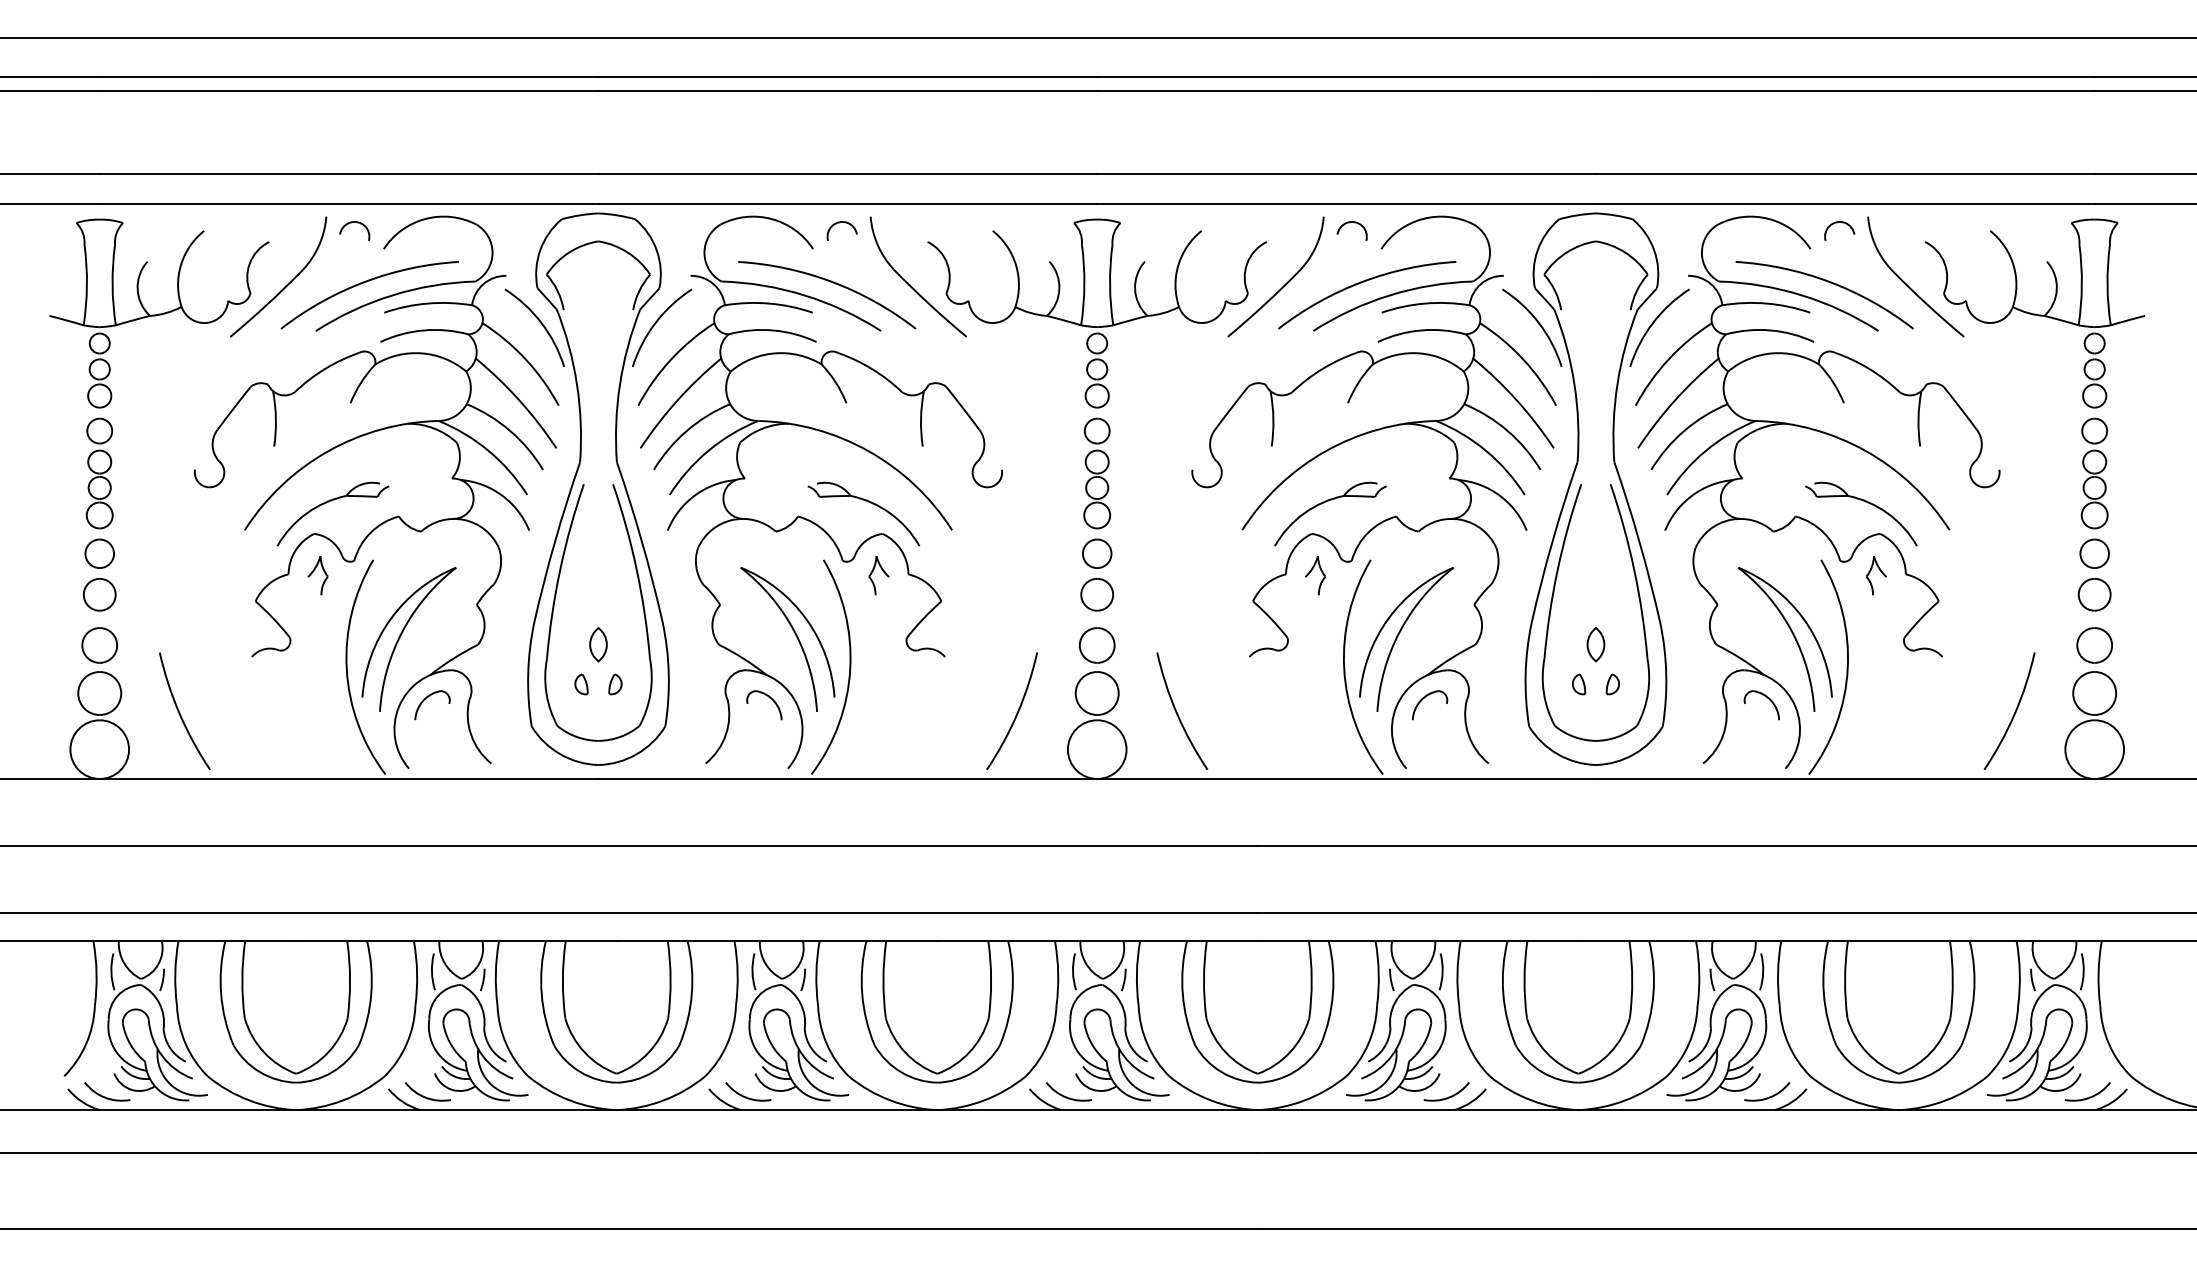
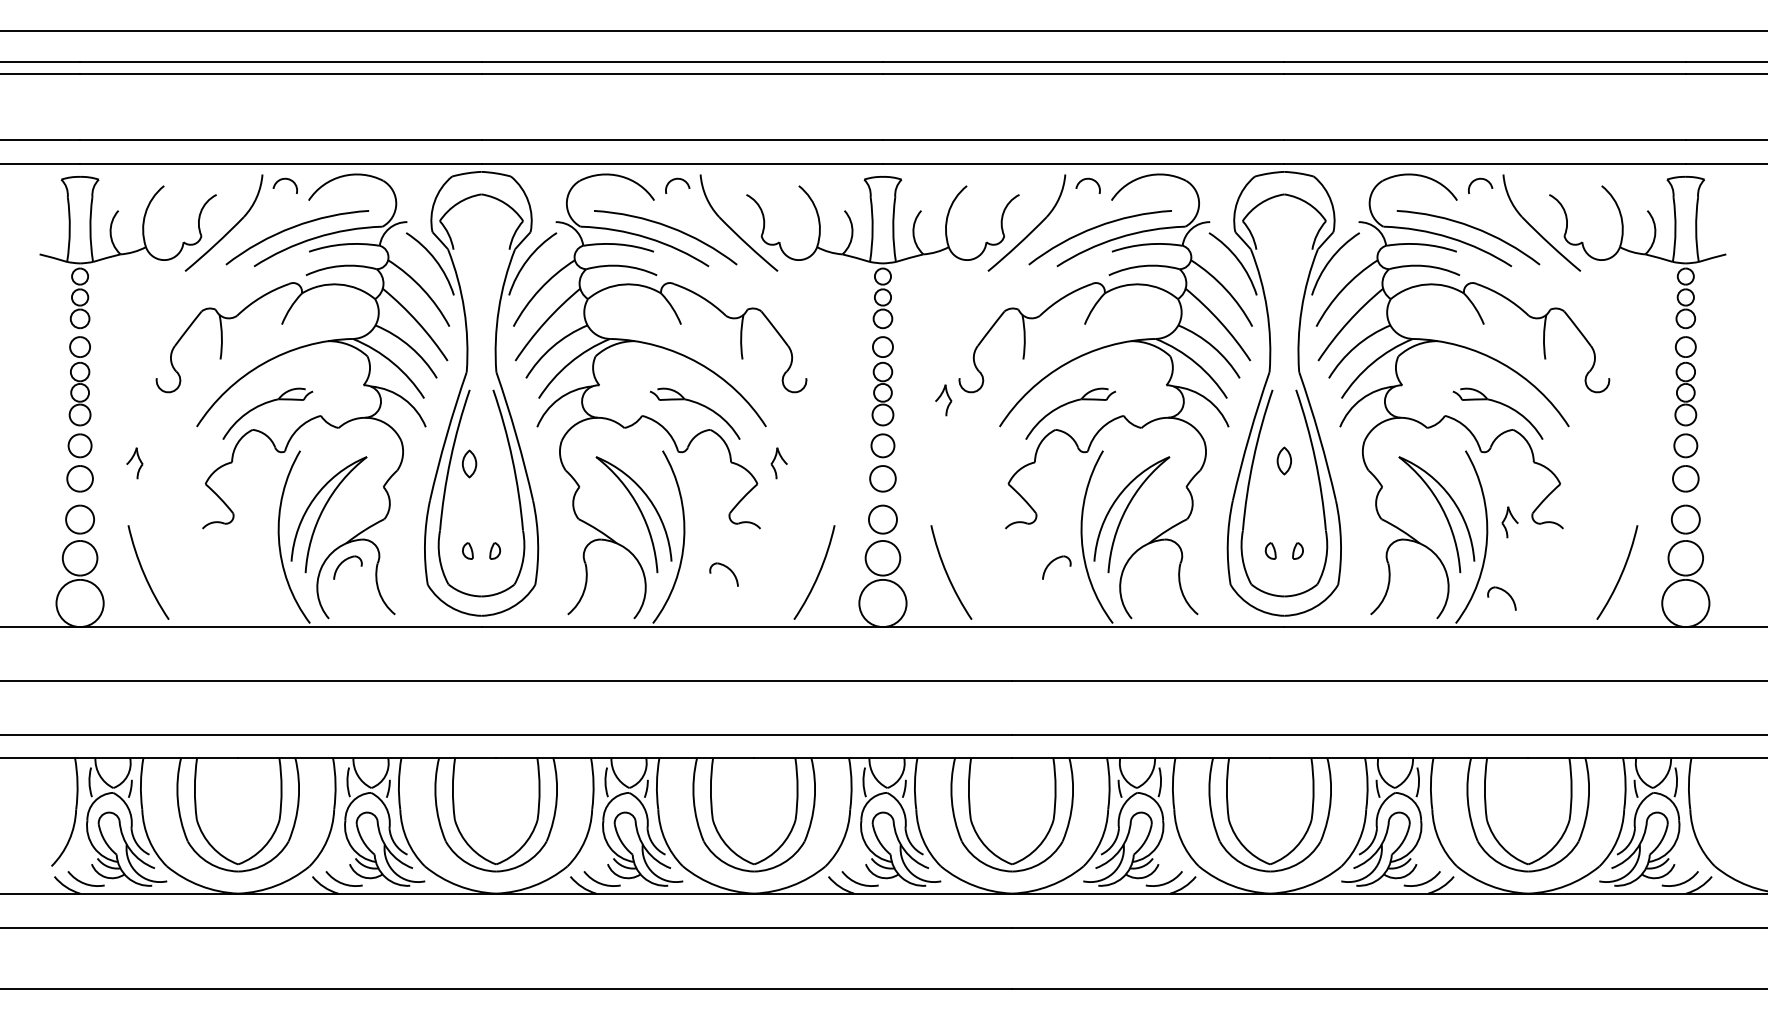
part: (317, 575) -> (134, 463), moved
part: (877, 575) -> (778, 463), moved
part: (1315, 575) -> (943, 400), moved
part: (1875, 575) -> (1509, 522), moved
part: (598, 644) -> (469, 463), moved
part: (1594, 644) -> (1283, 460), moved
part: (769, 698) -> (728, 569), moved
part: (1424, 698) -> (1052, 562), moved
part: (1767, 698) -> (1506, 593), moved

